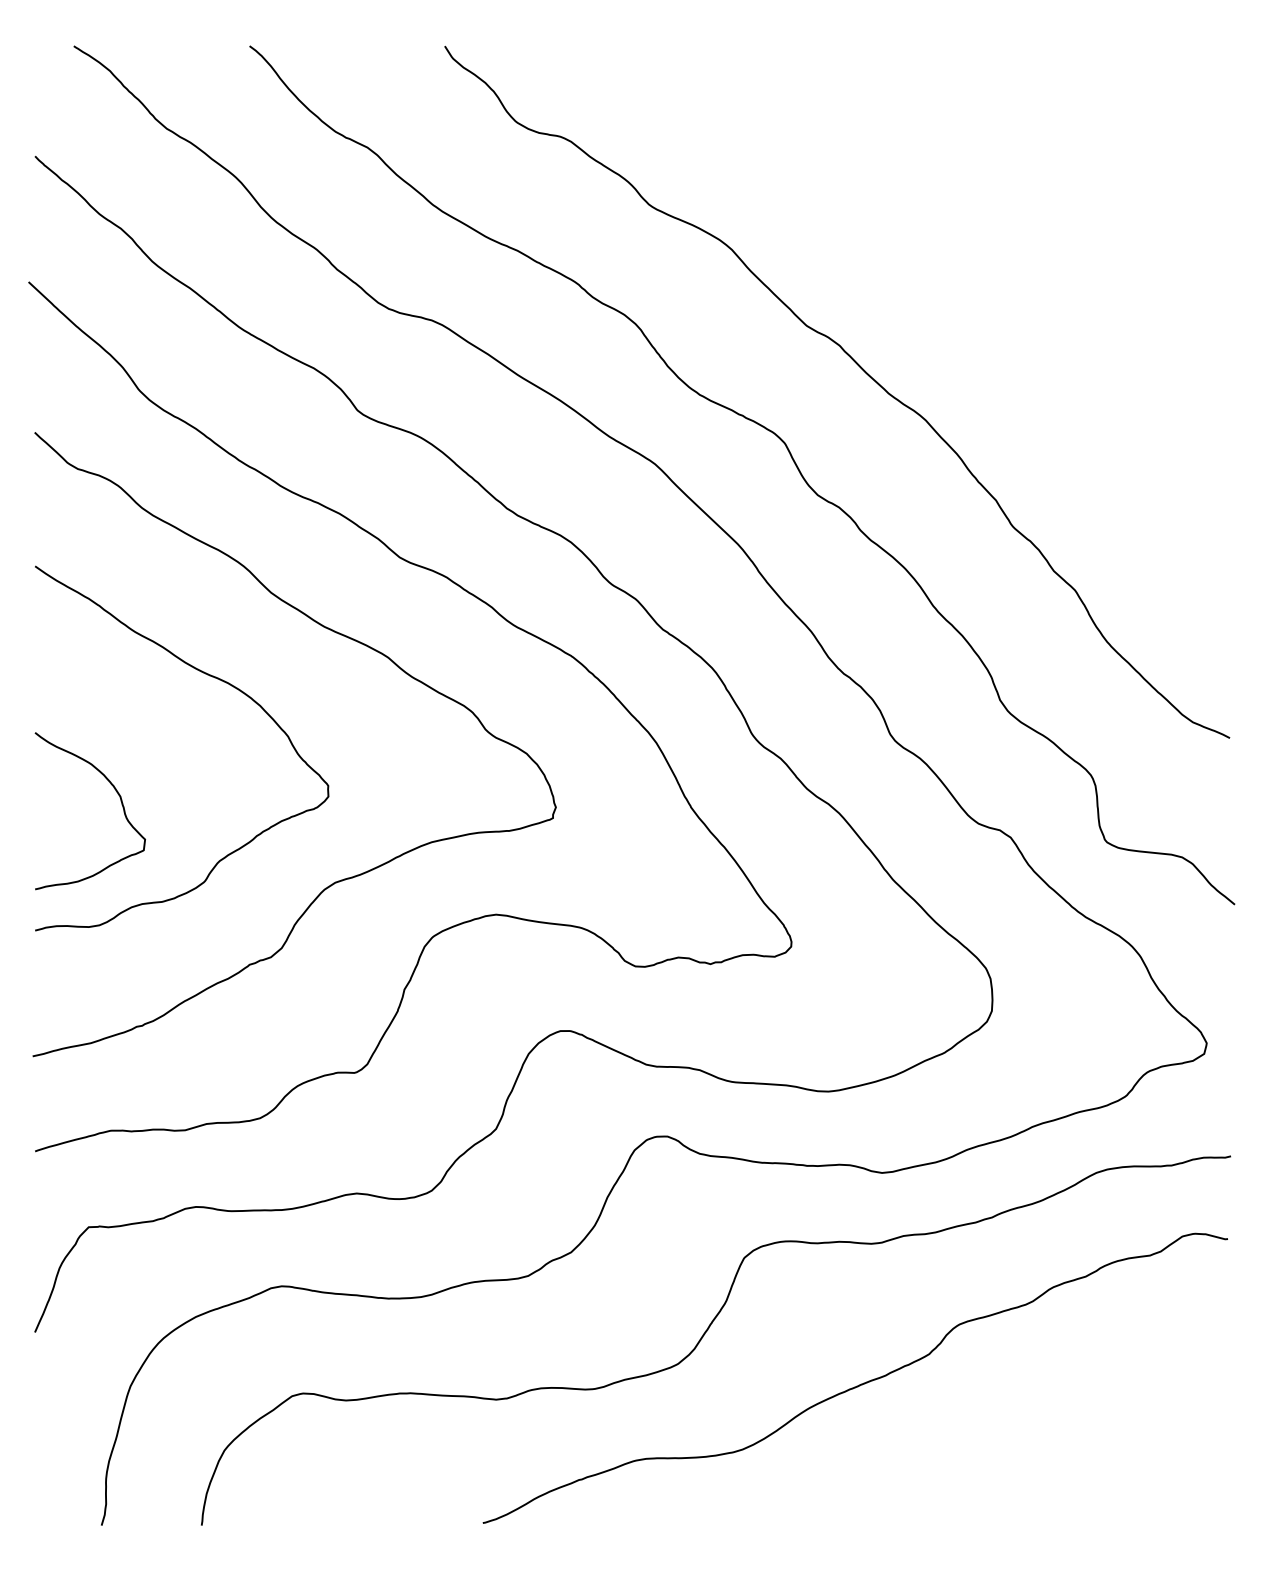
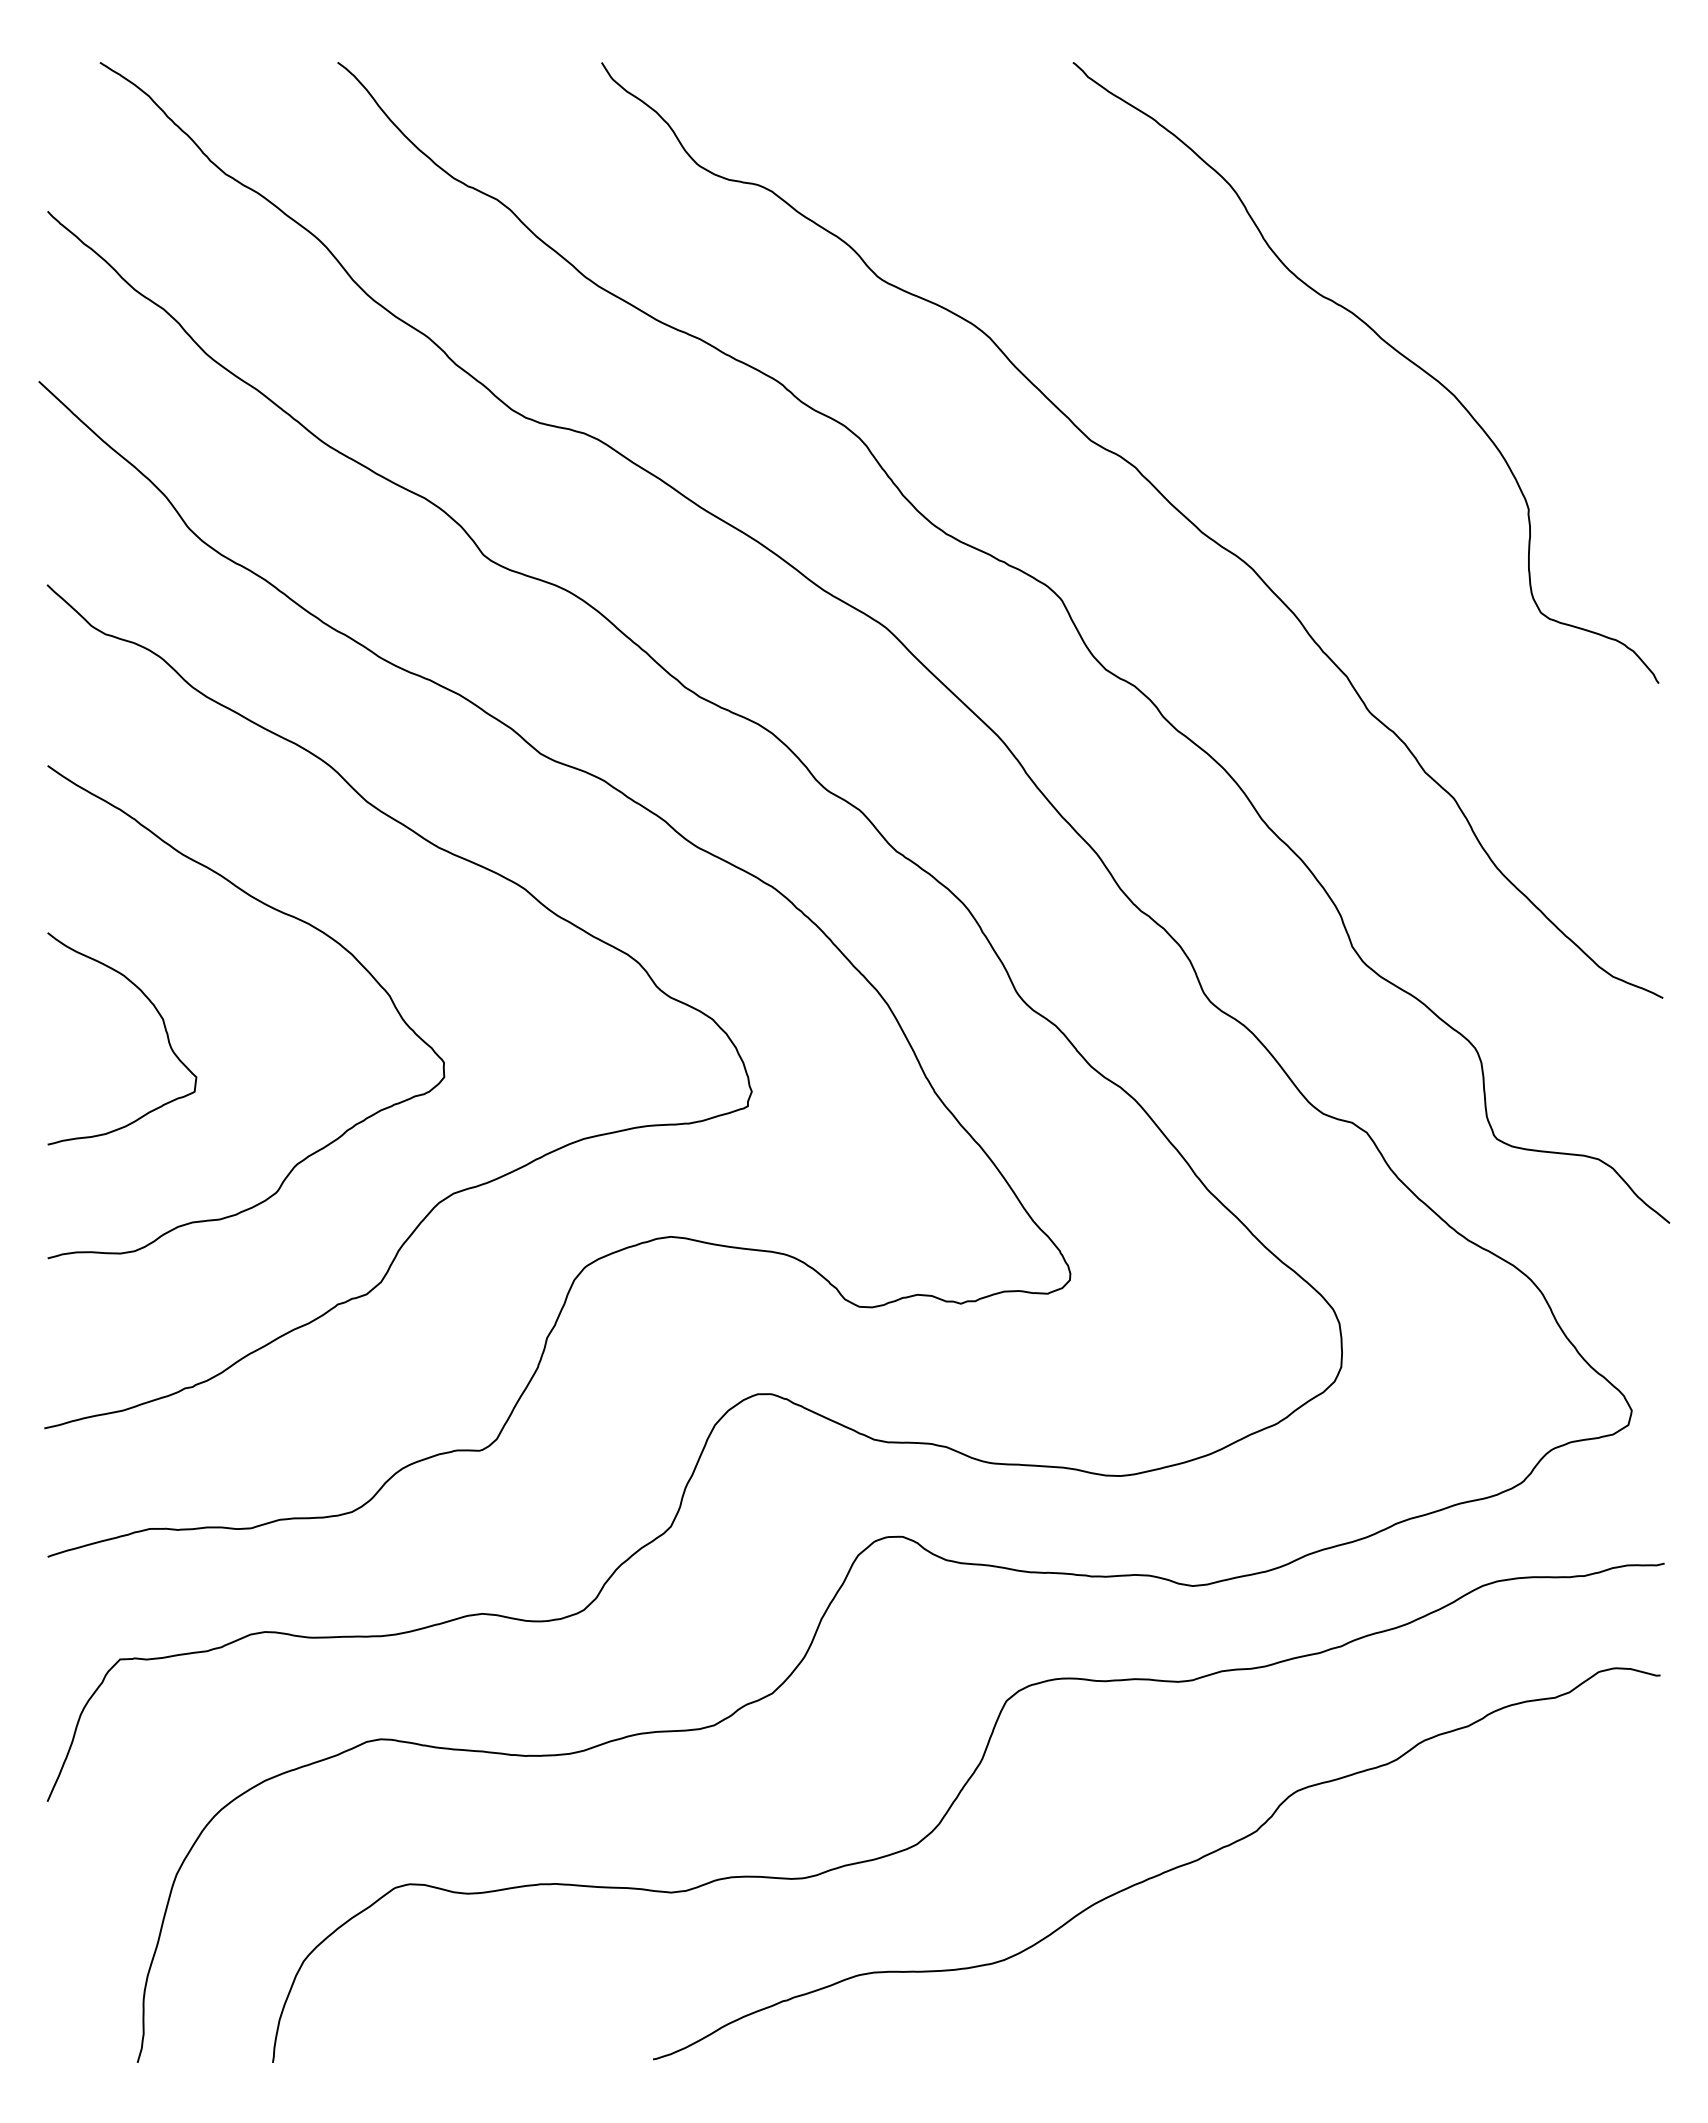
curve: (1024, 253) -> (1385, 343), added
curve: (121, 804) -> (164, 1029), moved

